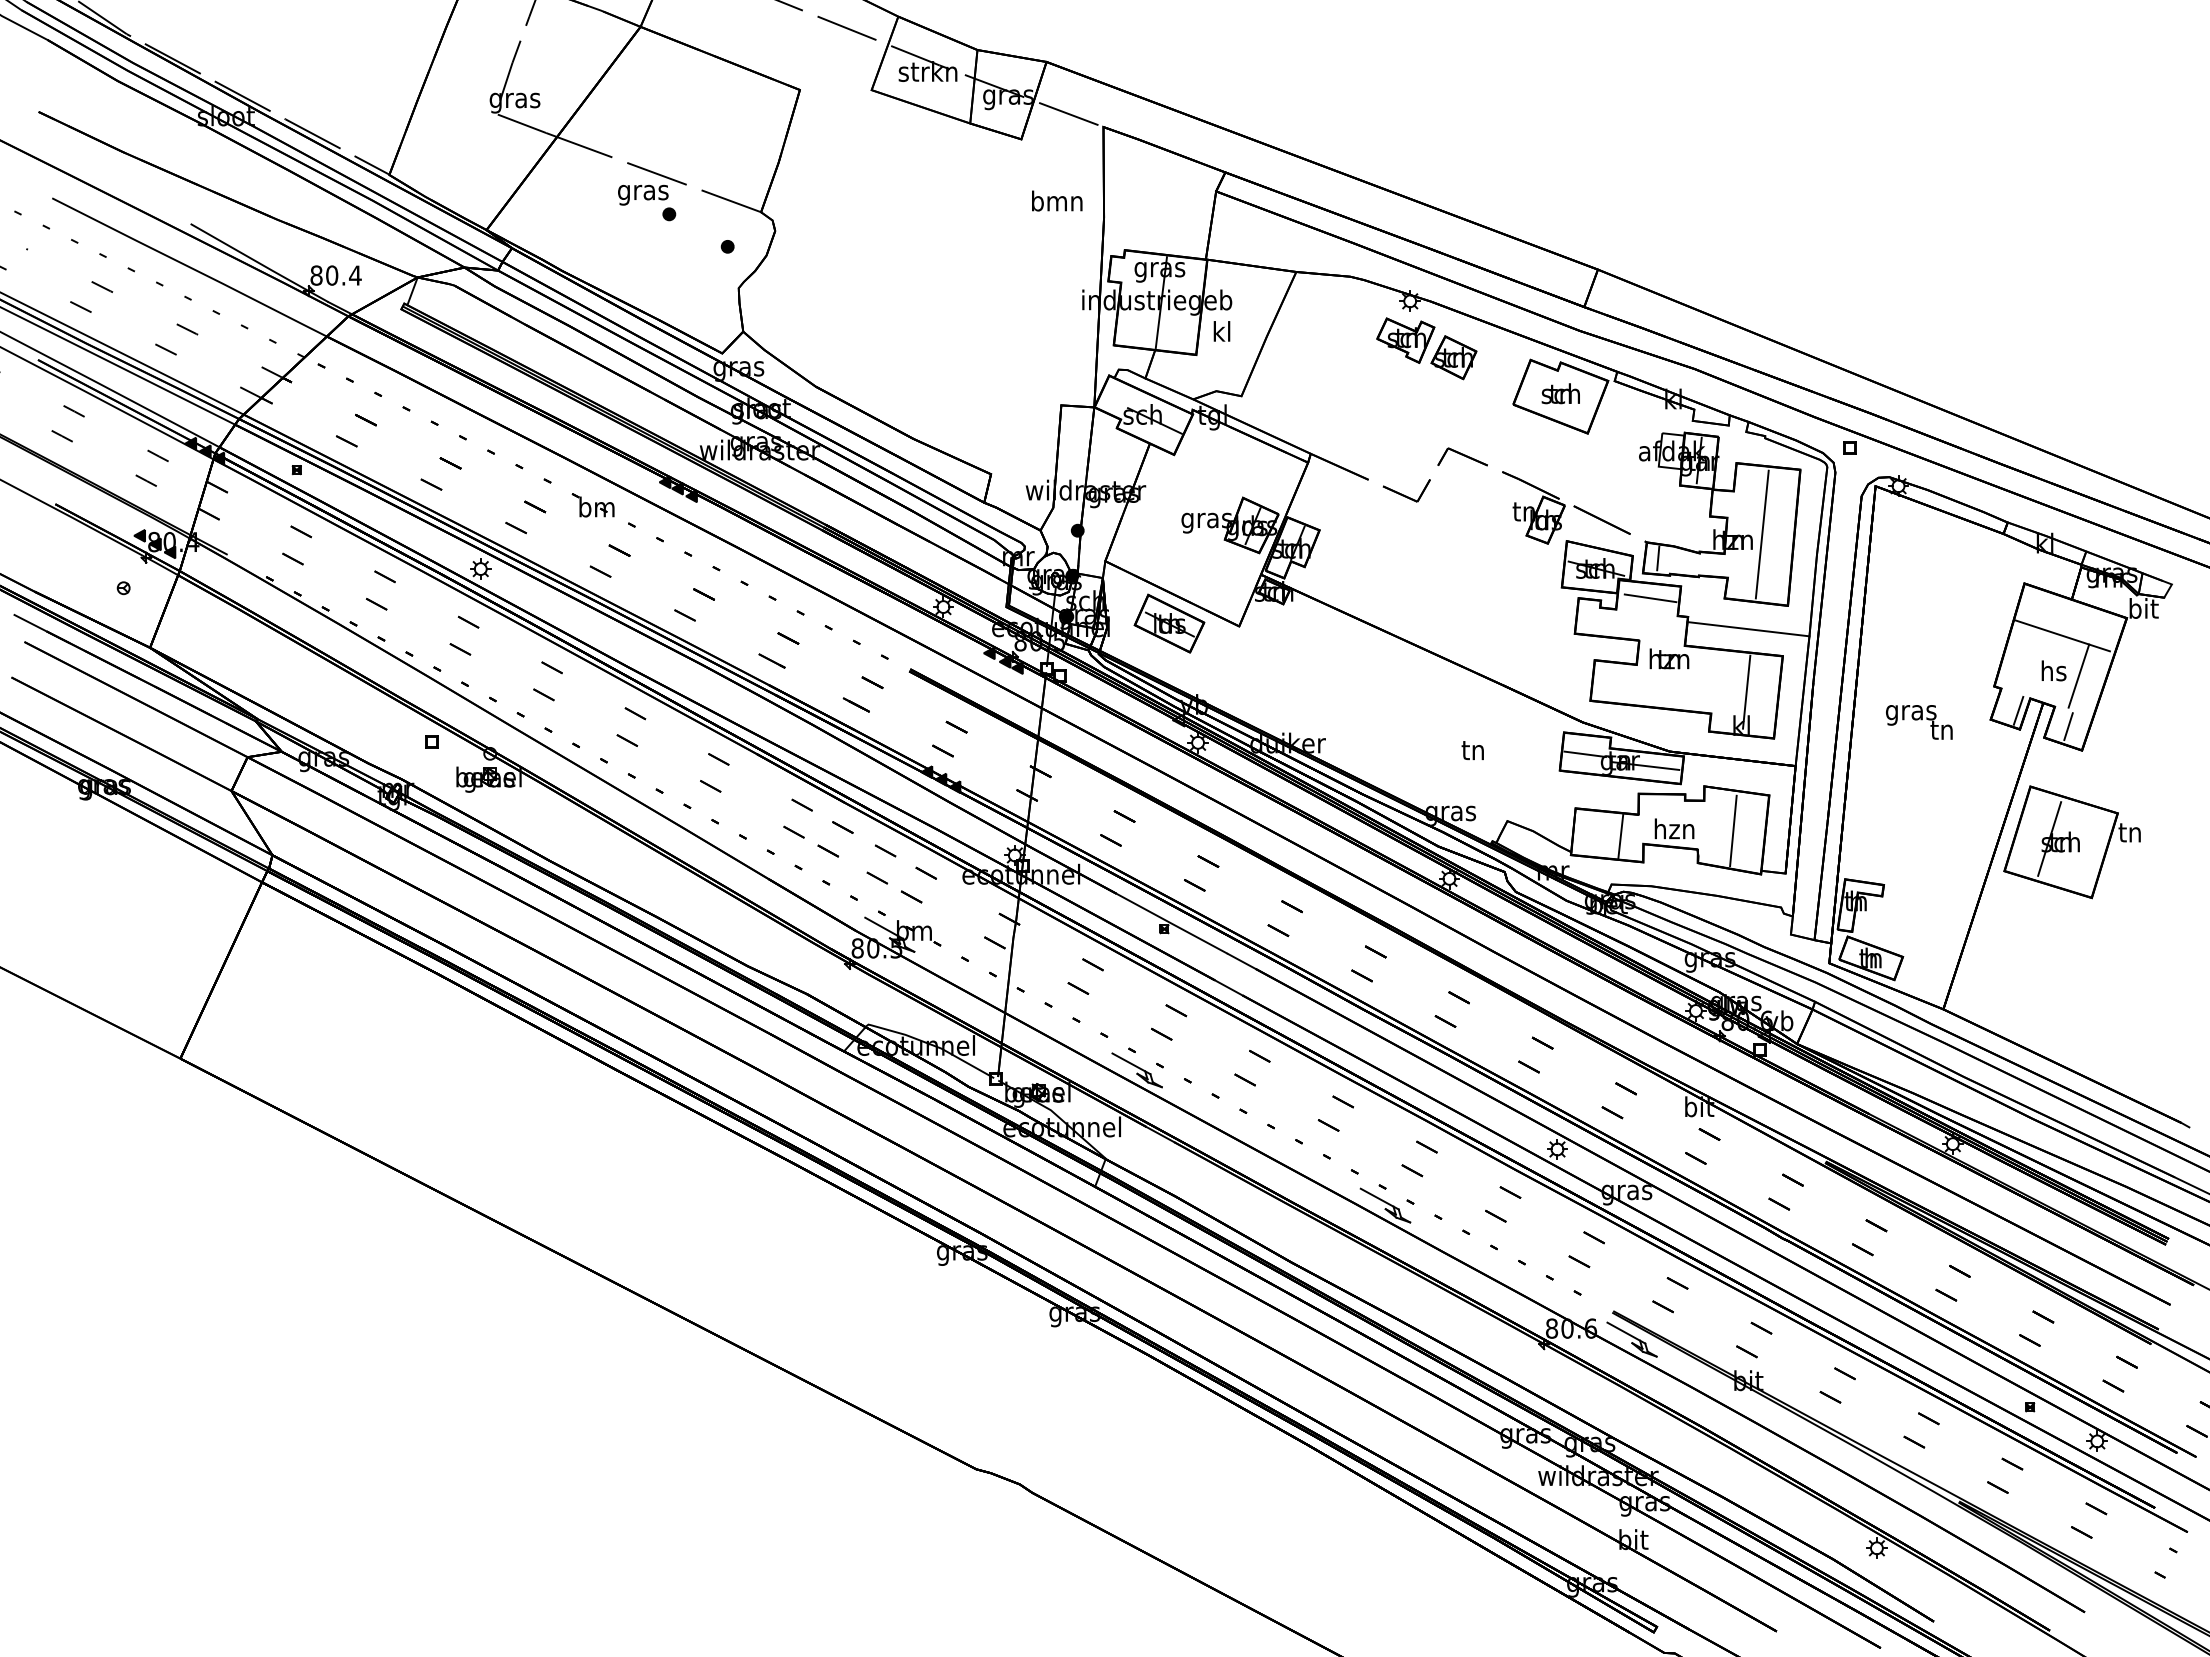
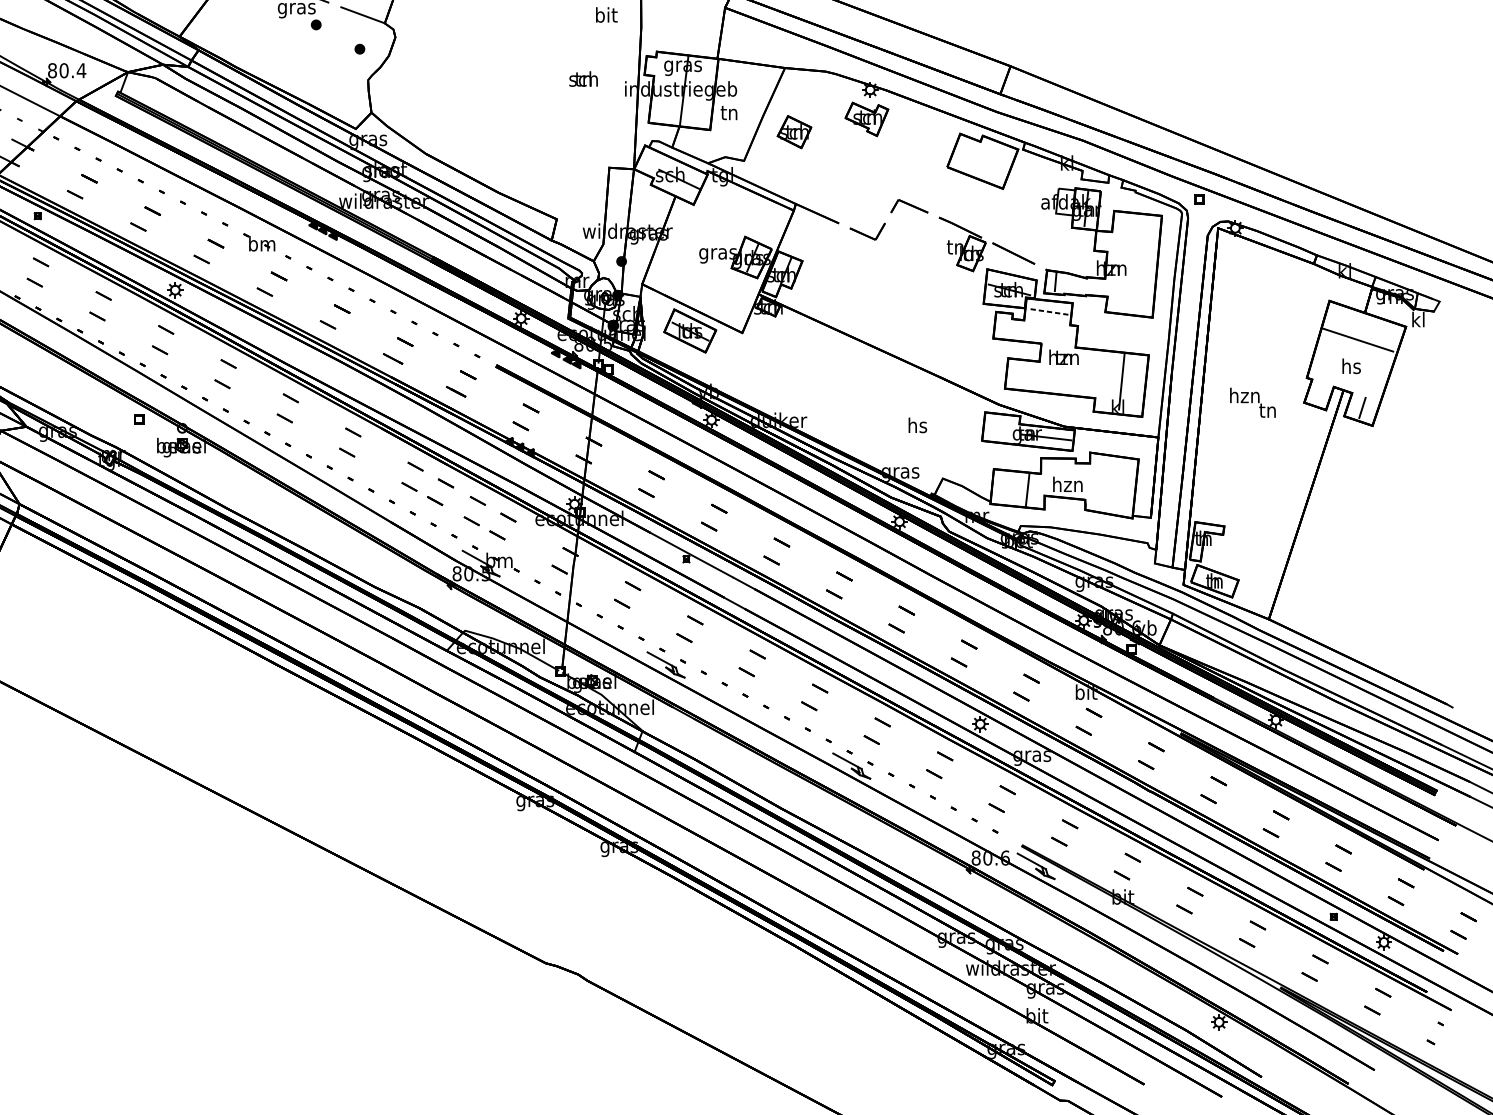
text: (1057, 200) -> (606, 14), bmn -> bit
text: (1221, 331) -> (729, 112), kl -> tn
part: (1453, 357) -> (794, 131), moved
text: (1560, 393) -> (583, 78), moved
line: (1761, 534) -> (1132, 264), removed
line: (1651, 598) -> (1050, 312), solid -> dashed
text: (2143, 608) -> (1418, 319), bit -> kl
line: (1748, 629) -> (1123, 335), removed
line: (2078, 675) -> (1369, 369), removed
line: (2018, 710) -> (1325, 395), removed
text: (1911, 712) -> (1245, 397), gras -> hzn
text: (1473, 749) -> (917, 425), tn -> hs
line: (1584, 754) -> (1000, 428), removed
line: (1733, 830) -> (1111, 485), removed
part: (2071, 842) -> (1364, 494), removed

